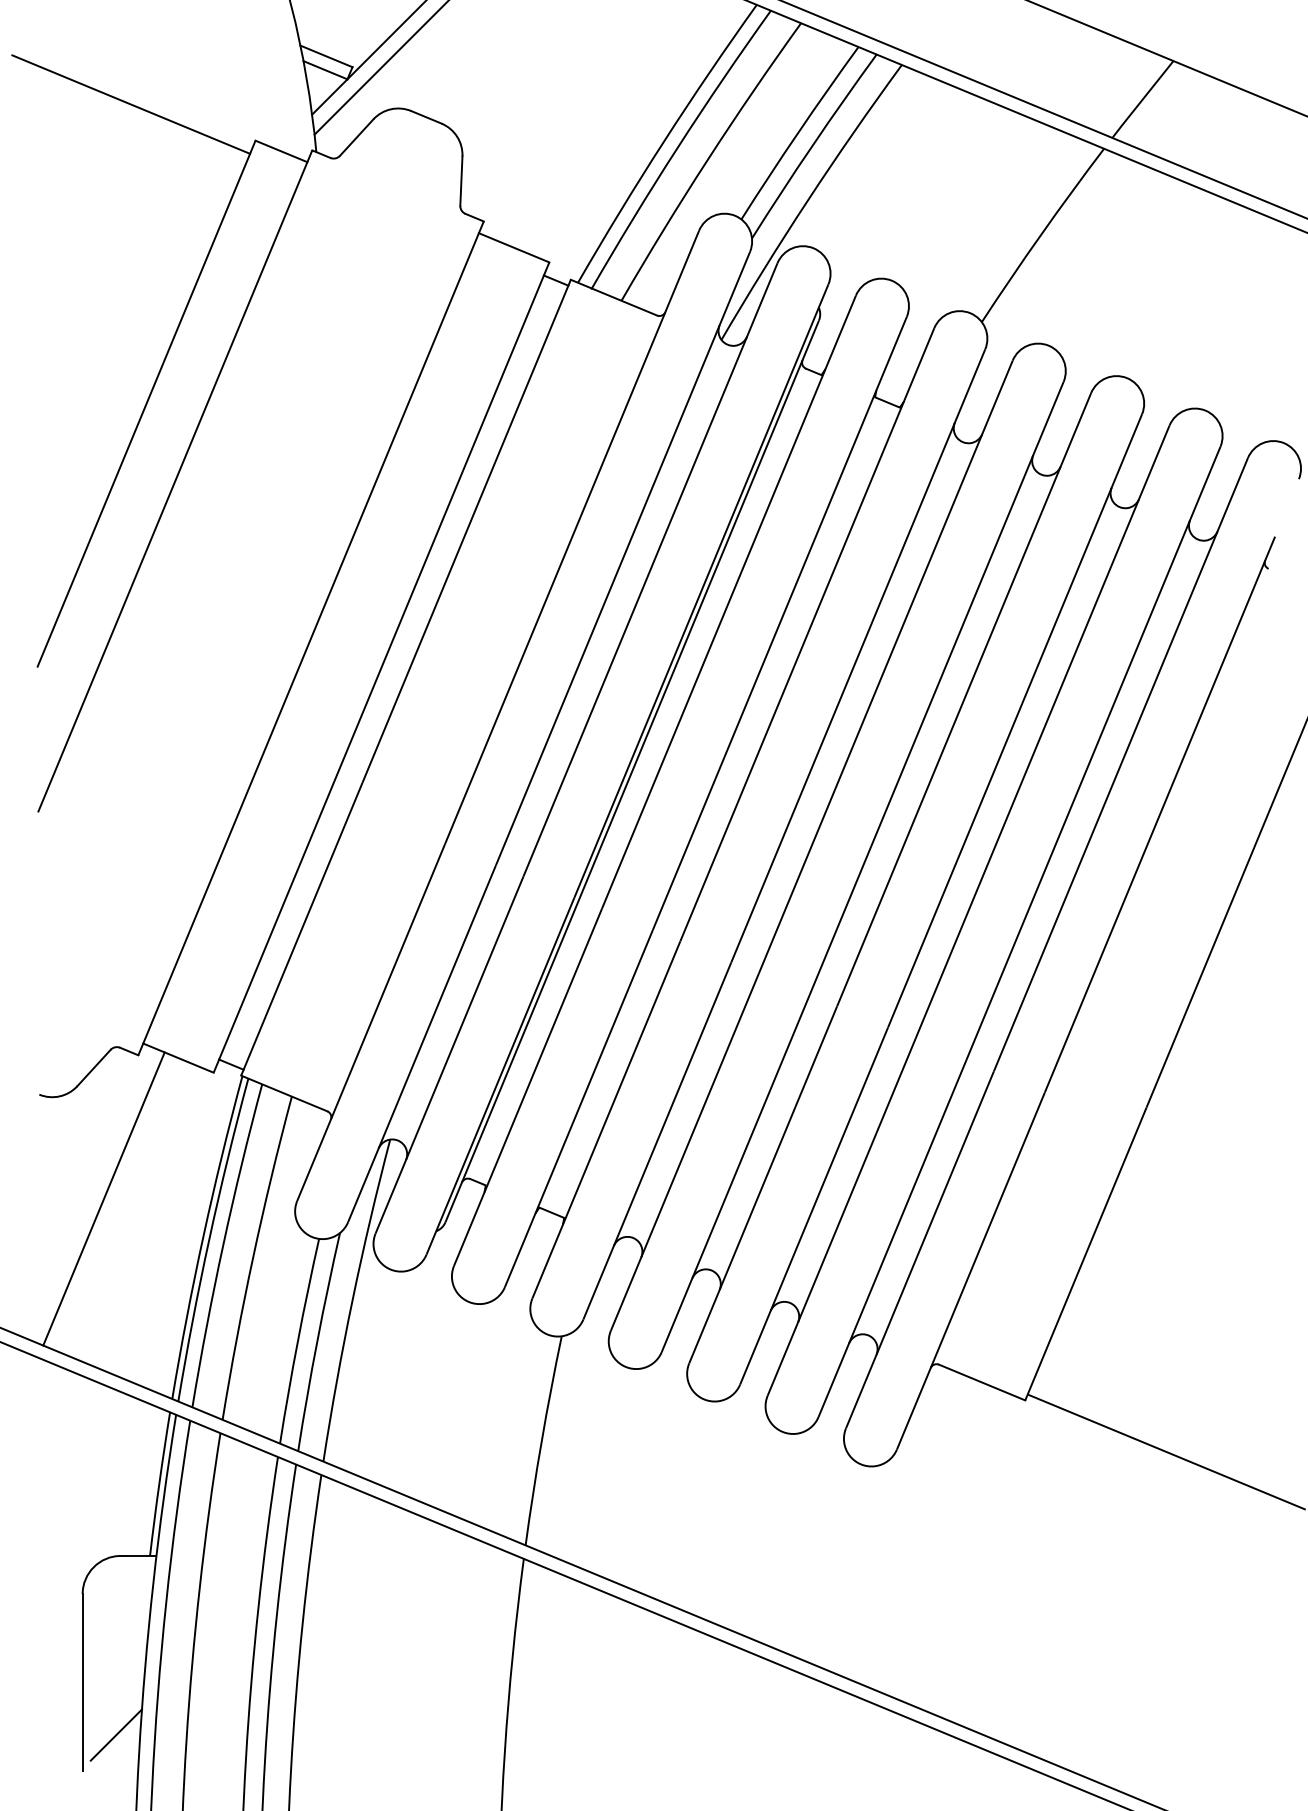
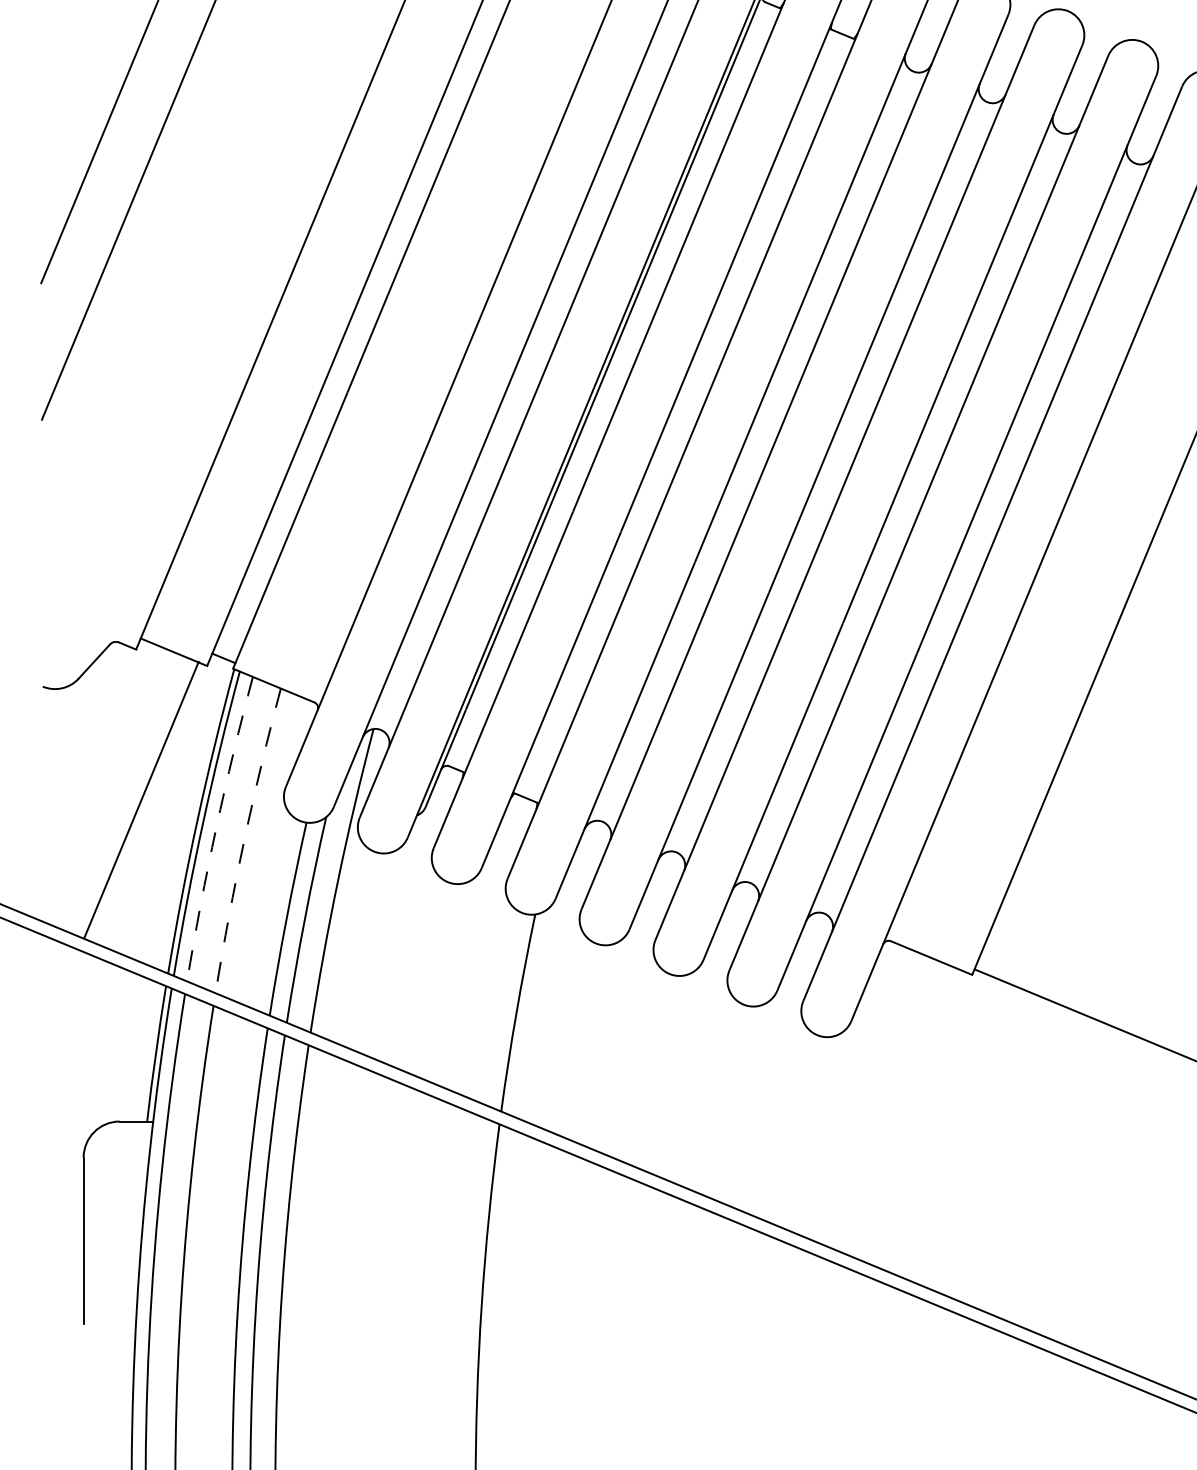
line: (103, 1198) -> (141, 799), moved
arc: (223, 1244) -> (216, 827), solid -> dashed
arc: (253, 1257) -> (244, 840), solid -> dashed
line: (115, 1734) -> (114, 1289), removed

